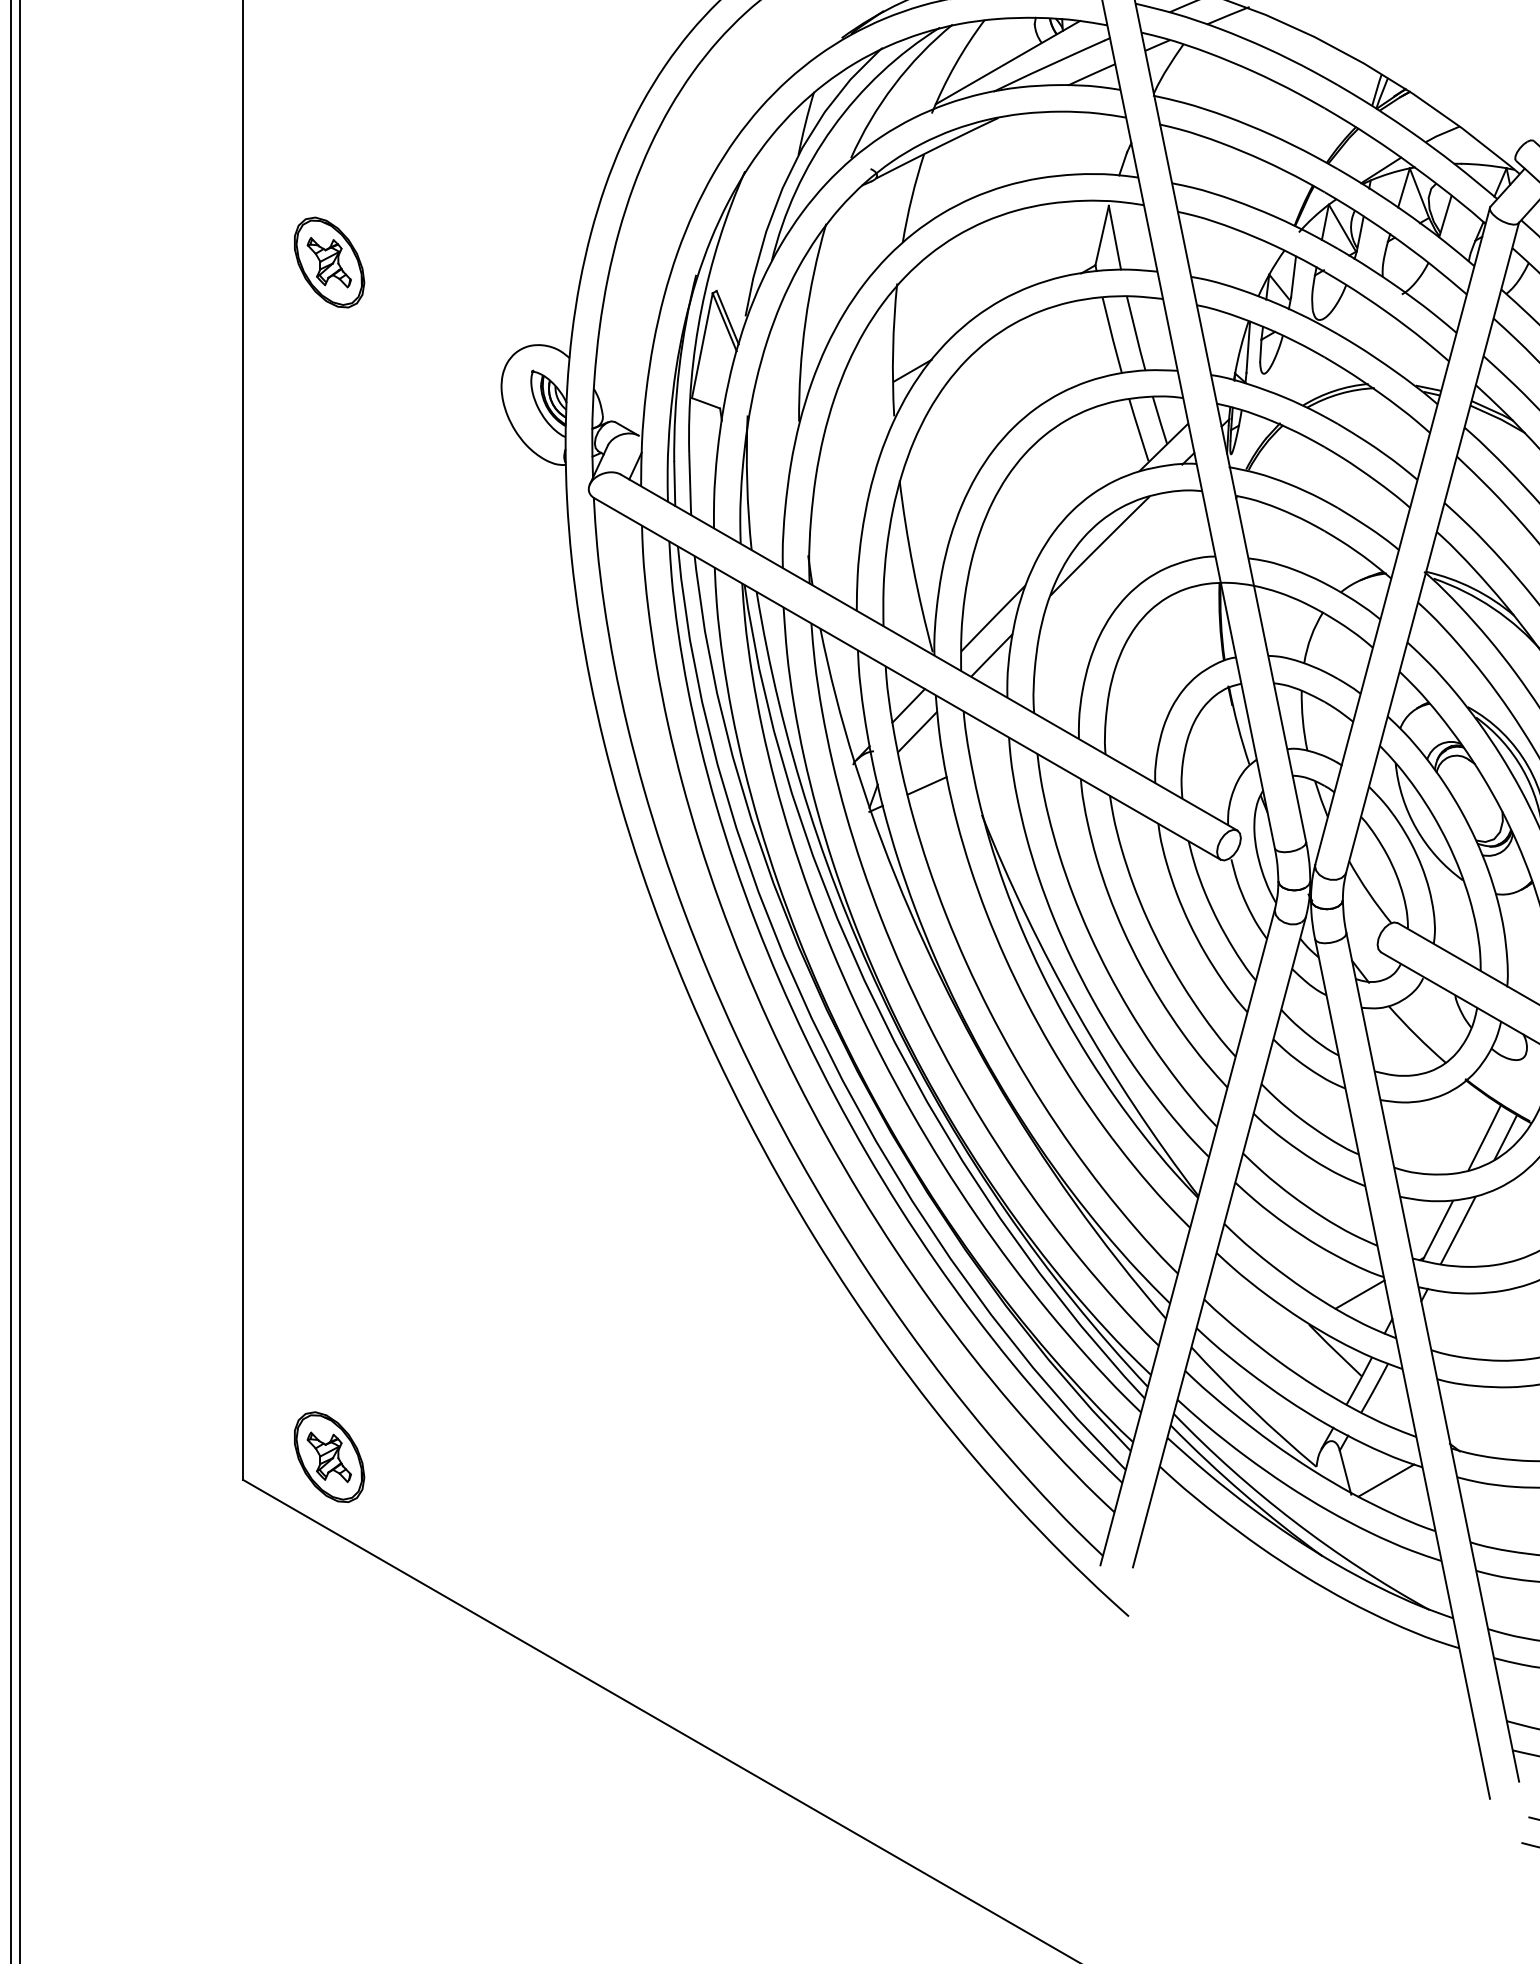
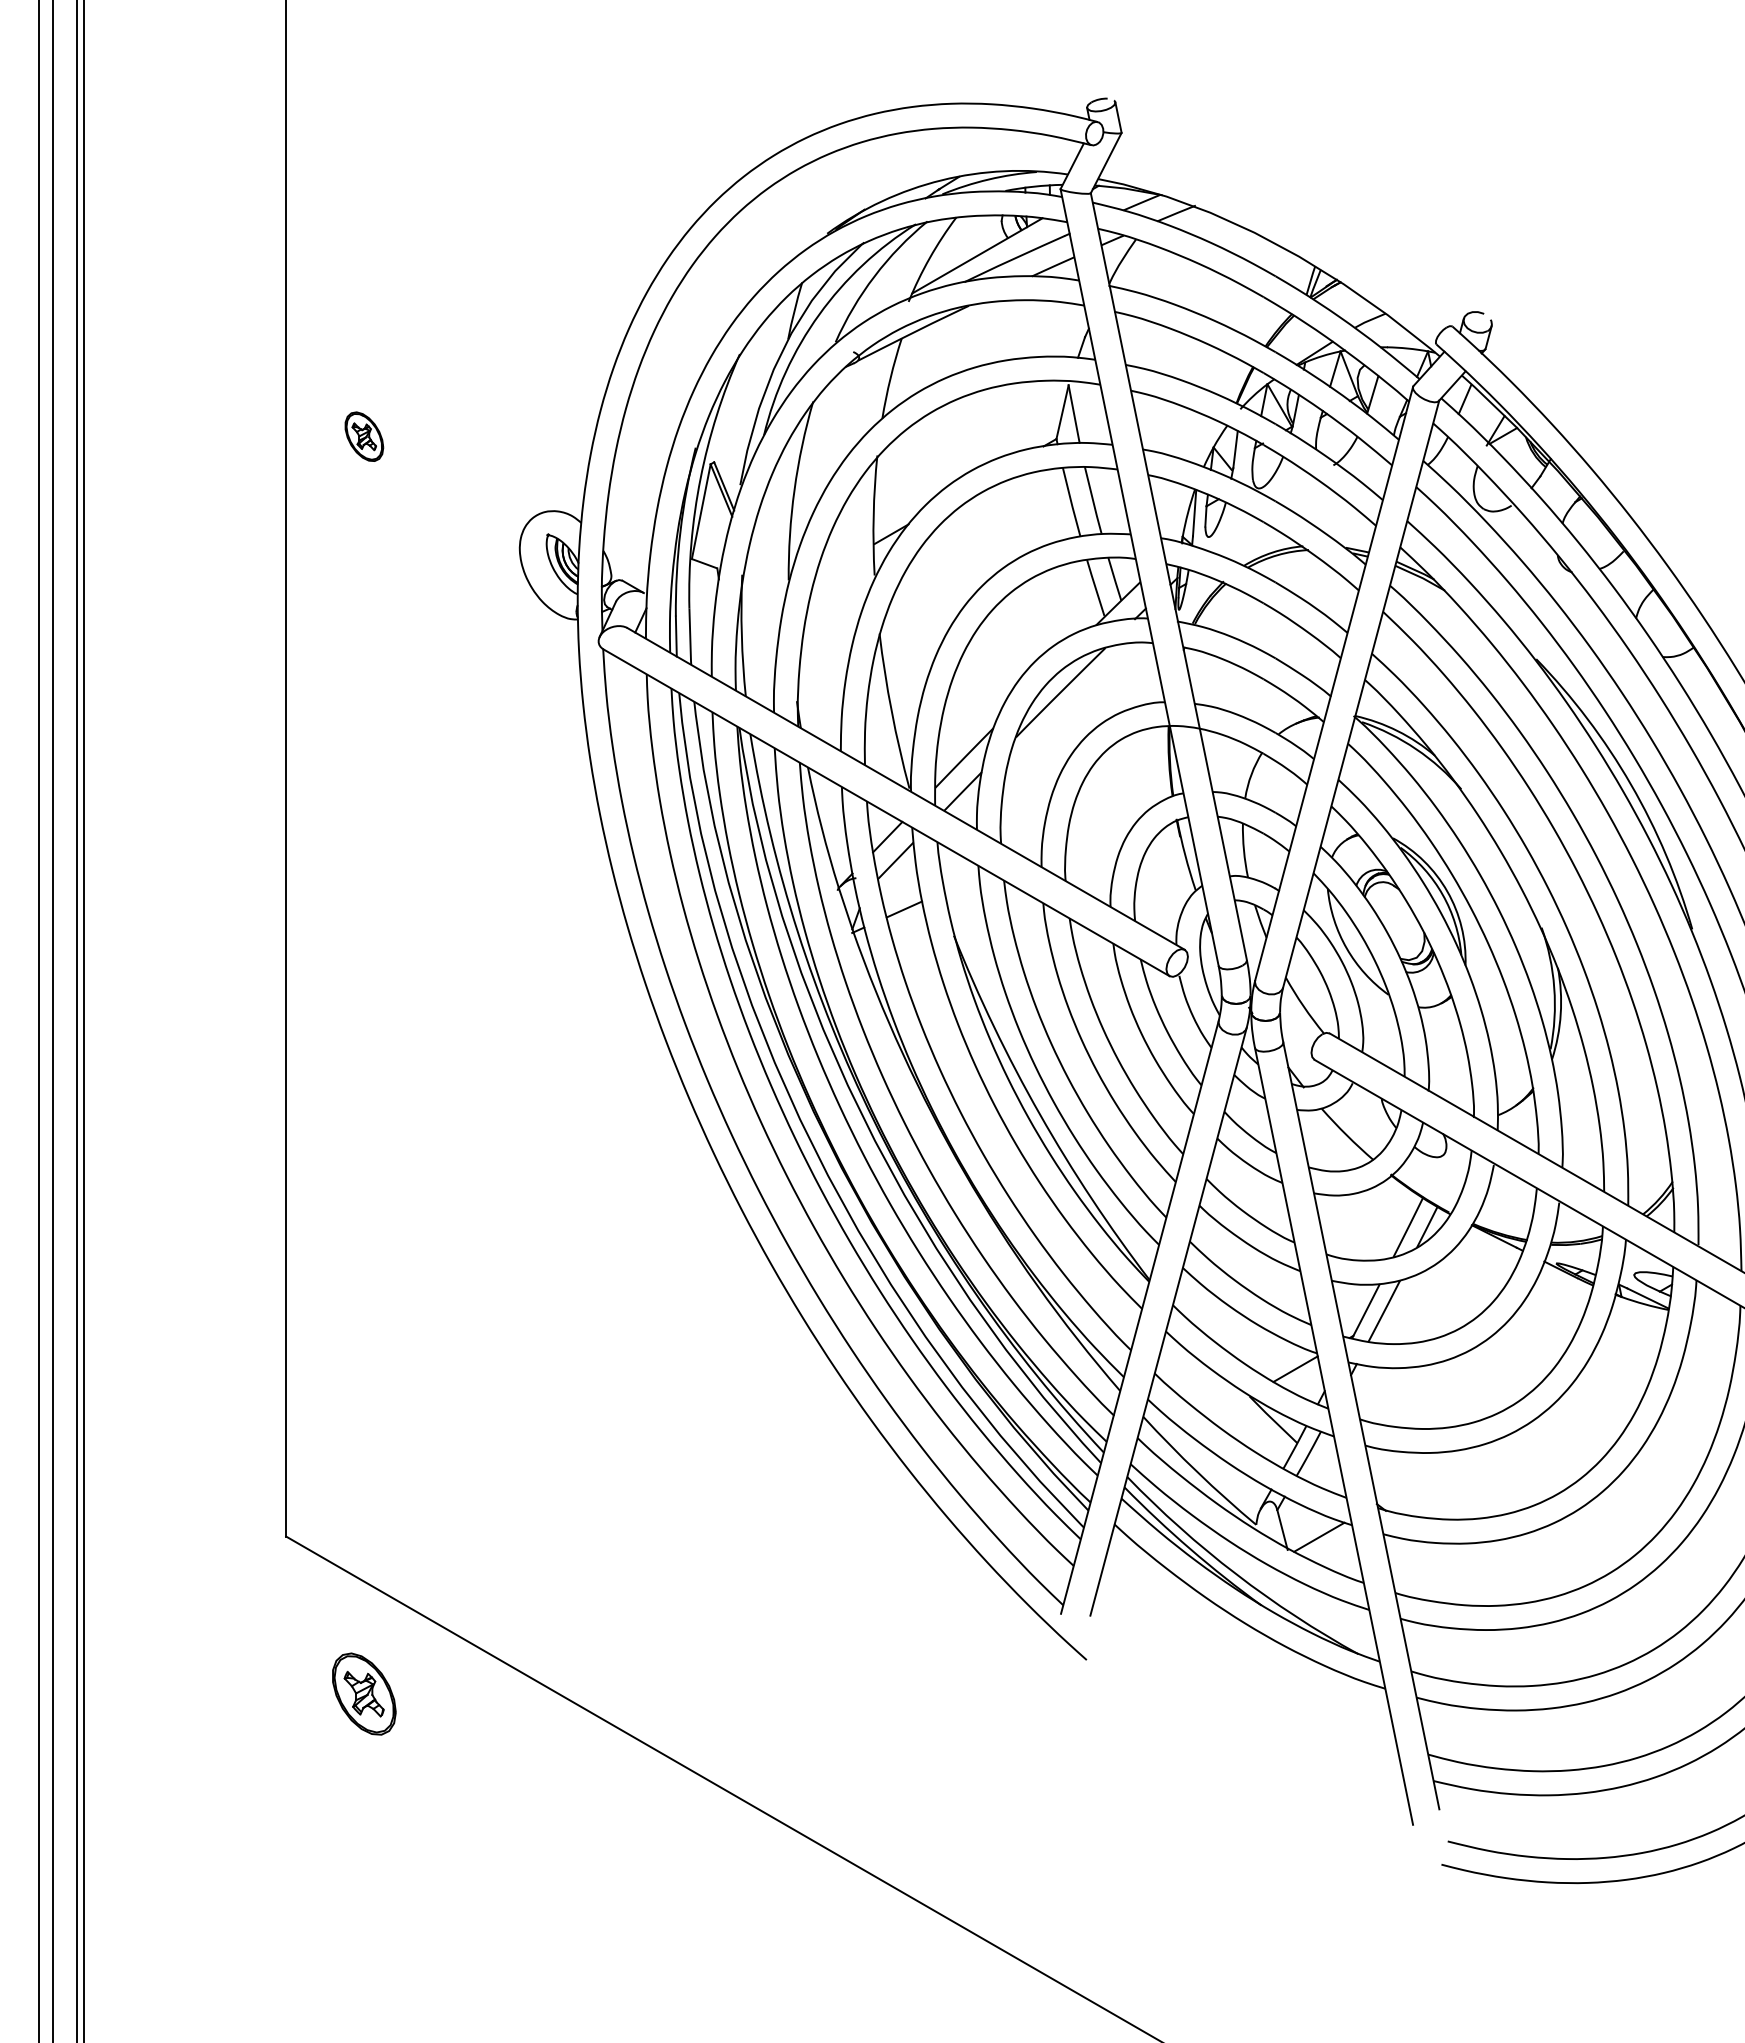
part: (329, 262) -> (364, 436), size x0.6
part: (329, 1456) -> (364, 1693), moved

